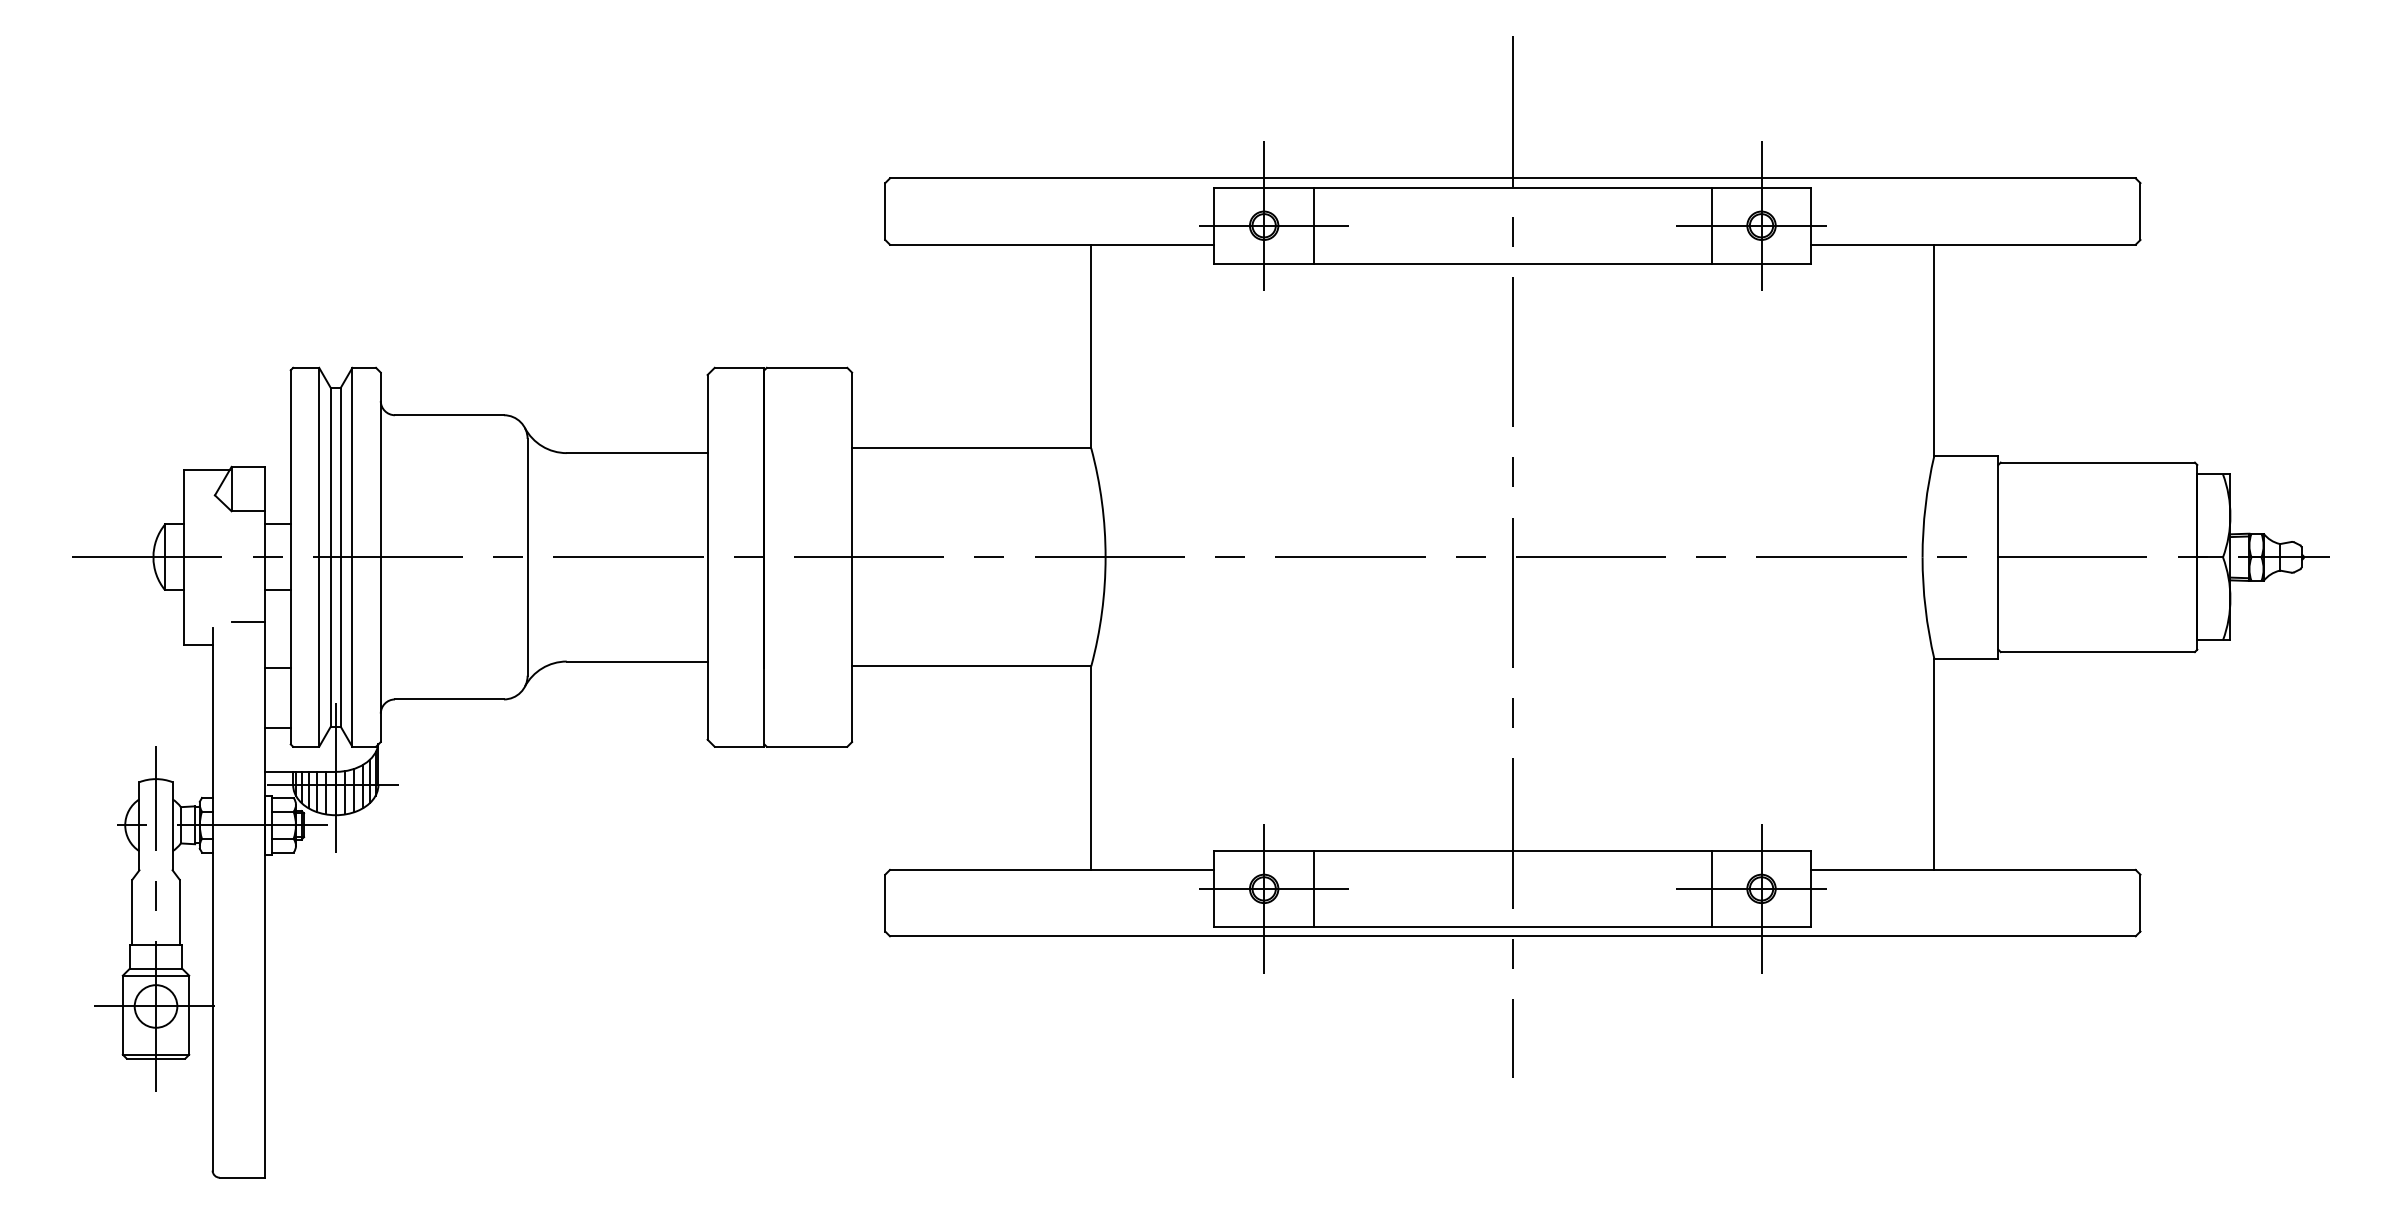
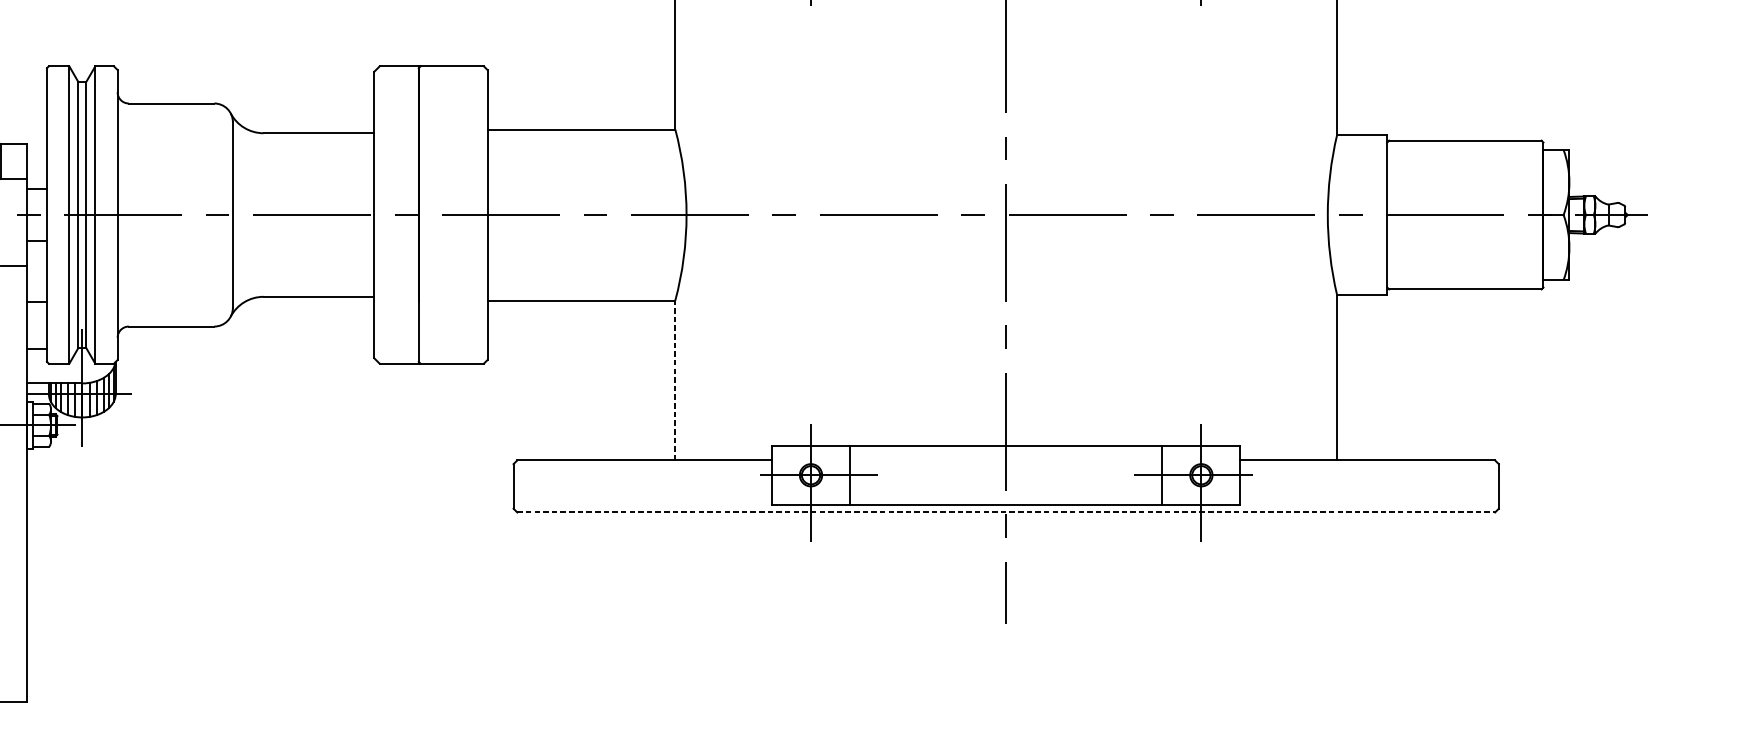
line: (1091, 768) -> (675, 380), solid -> dashed
line: (1512, 936) -> (1005, 512), solid -> dashed

